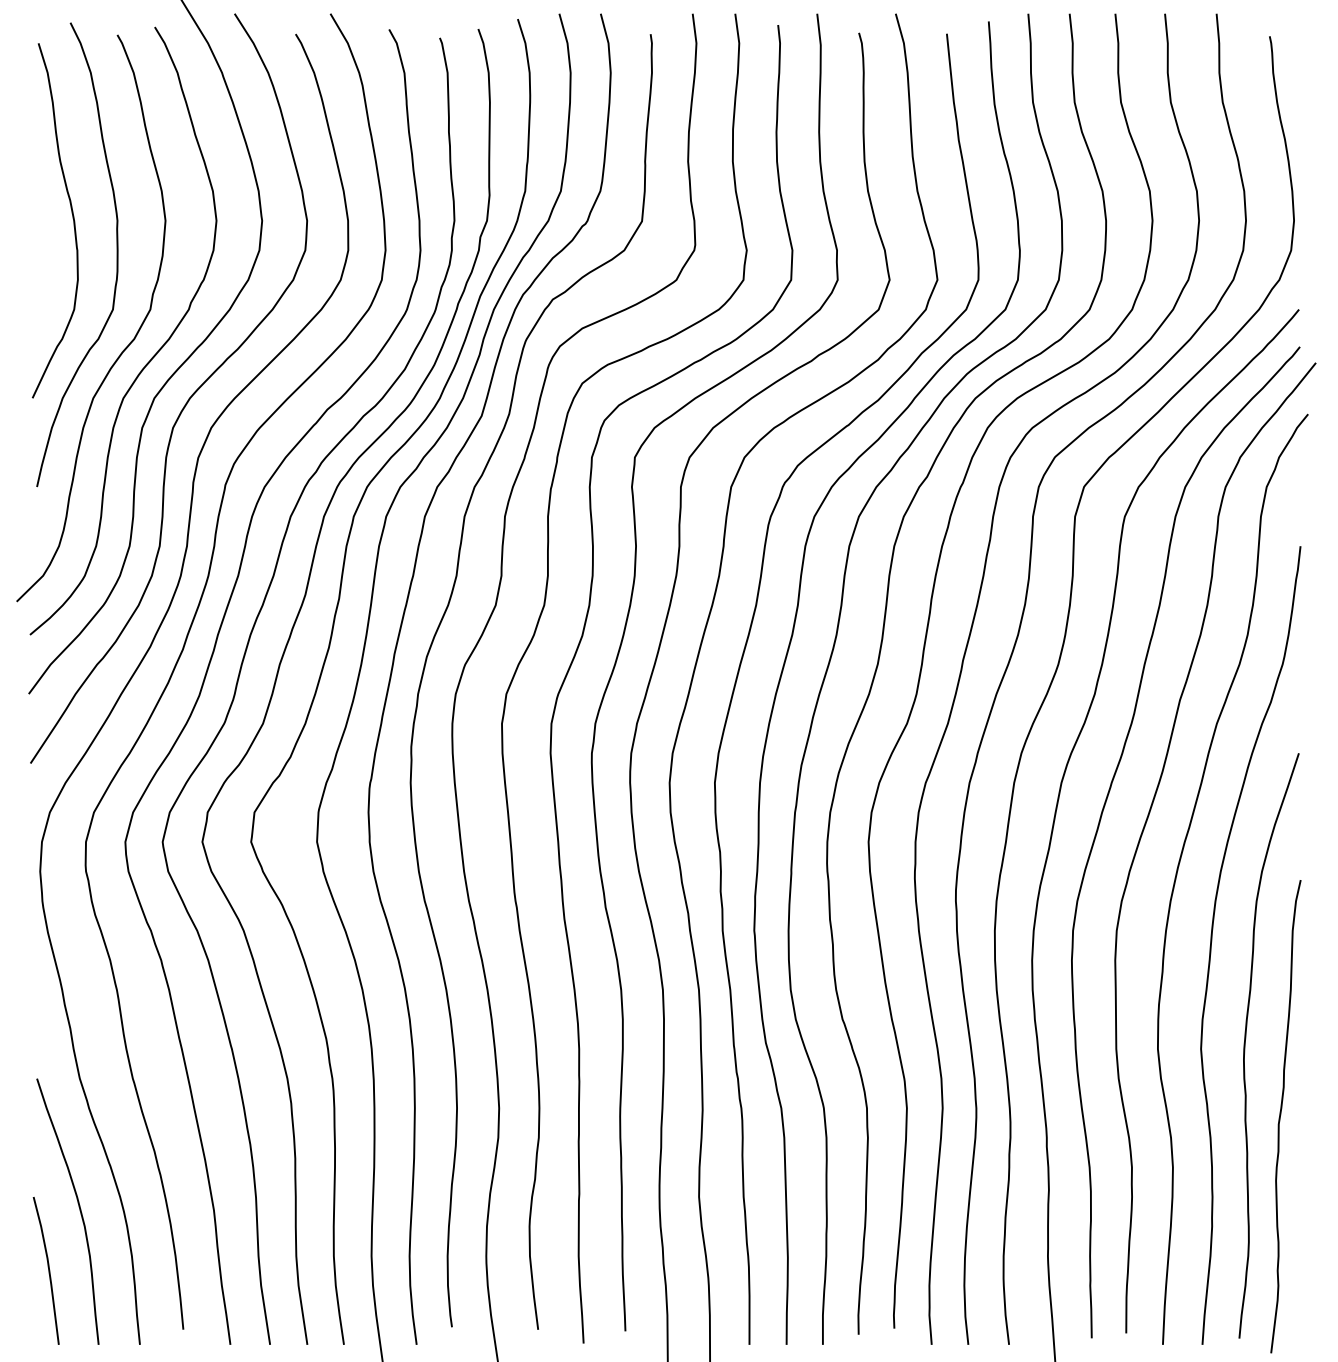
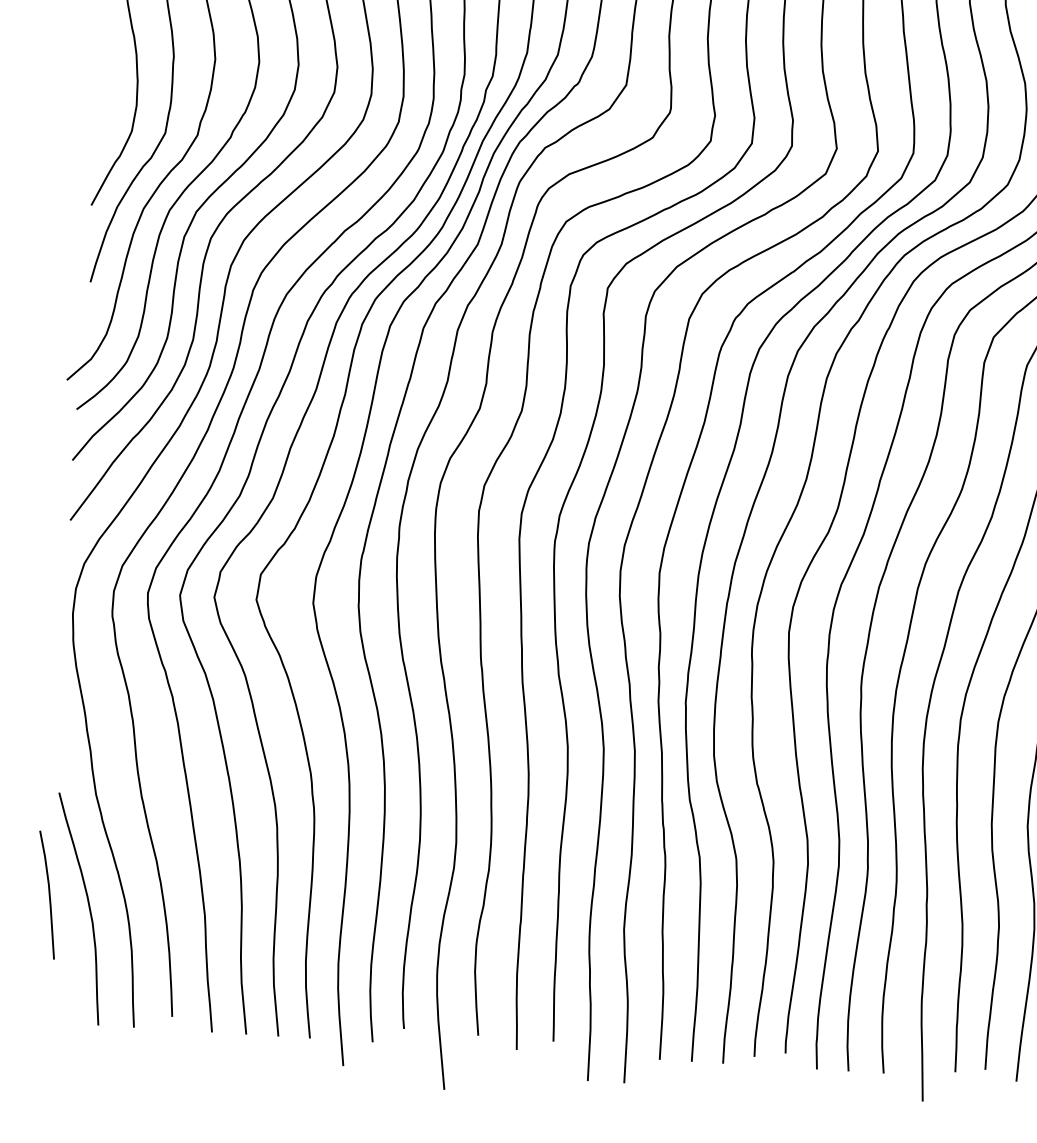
line: (48, 1270) -> (49, 894), moved

